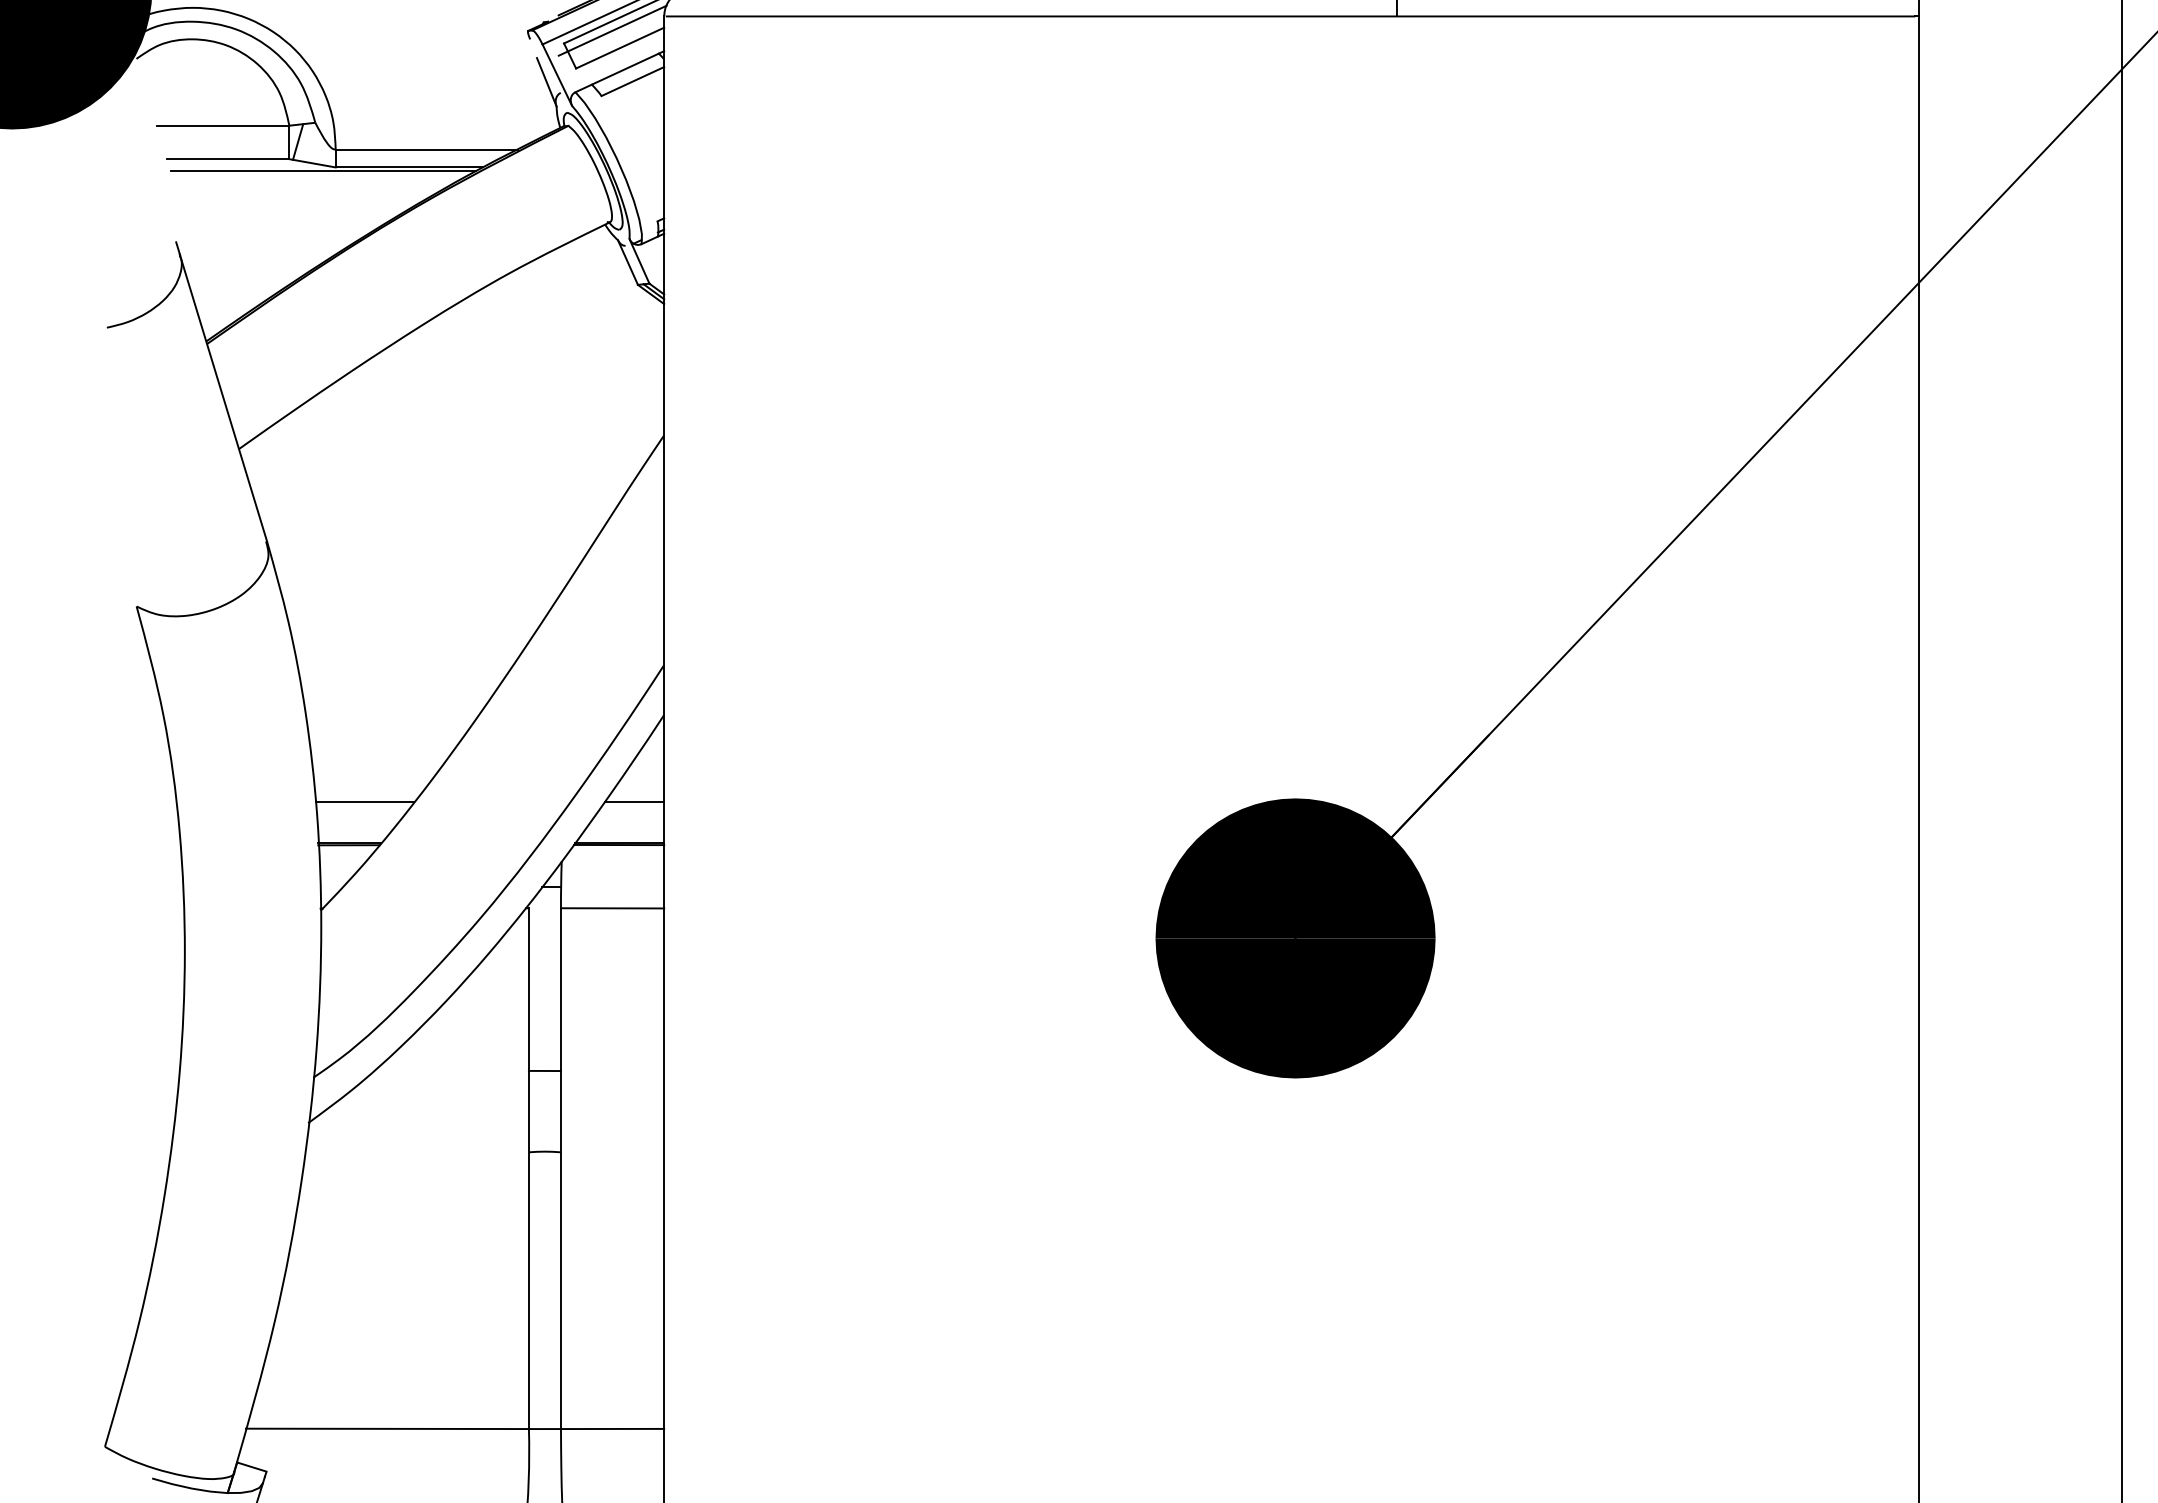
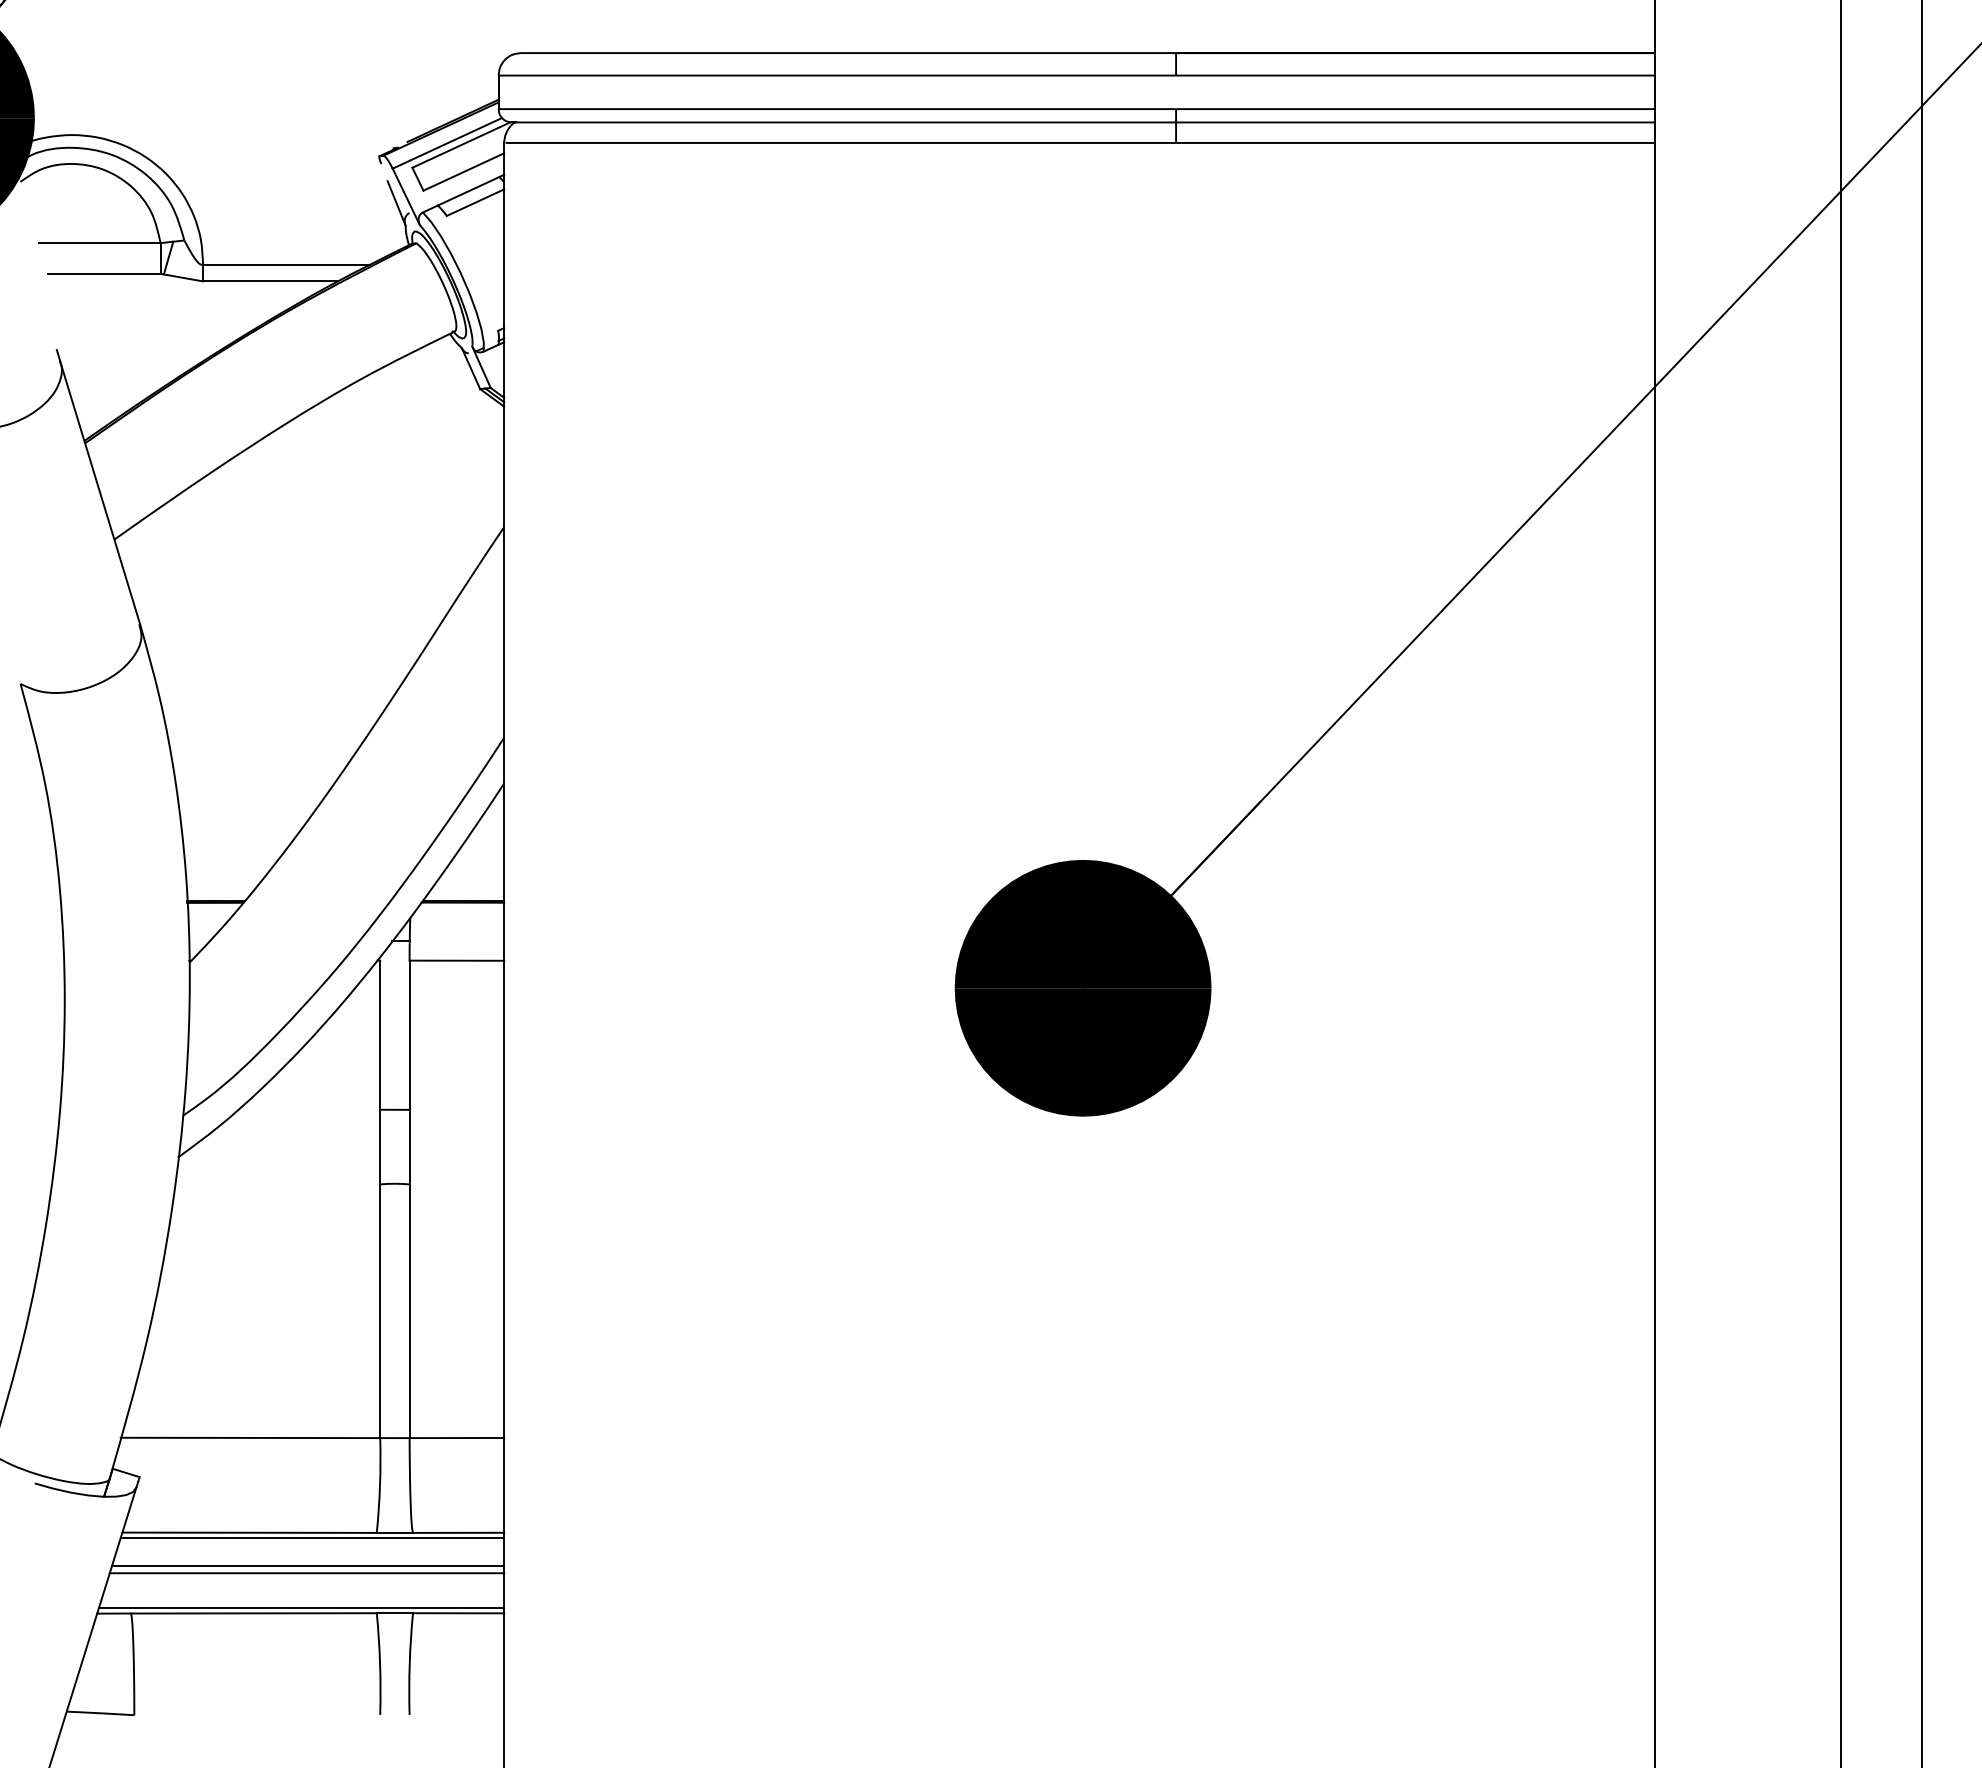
line: (612, 30) -> (456, 155), removed
line: (323, 170) -> (191, 284), removed
line: (364, 802) -> (229, 863), removed
line: (633, 802) -> (476, 863), removed

